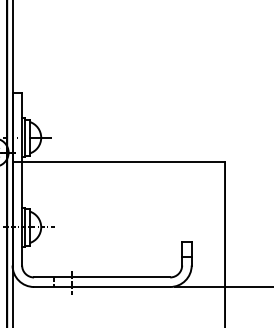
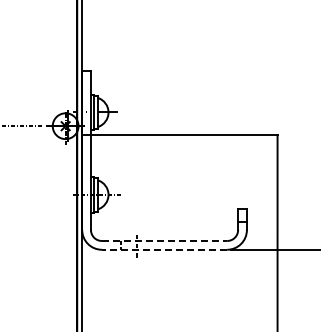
line: (102, 276) -> (164, 240), solid -> dashed
line: (102, 286) -> (164, 249), solid -> dashed

